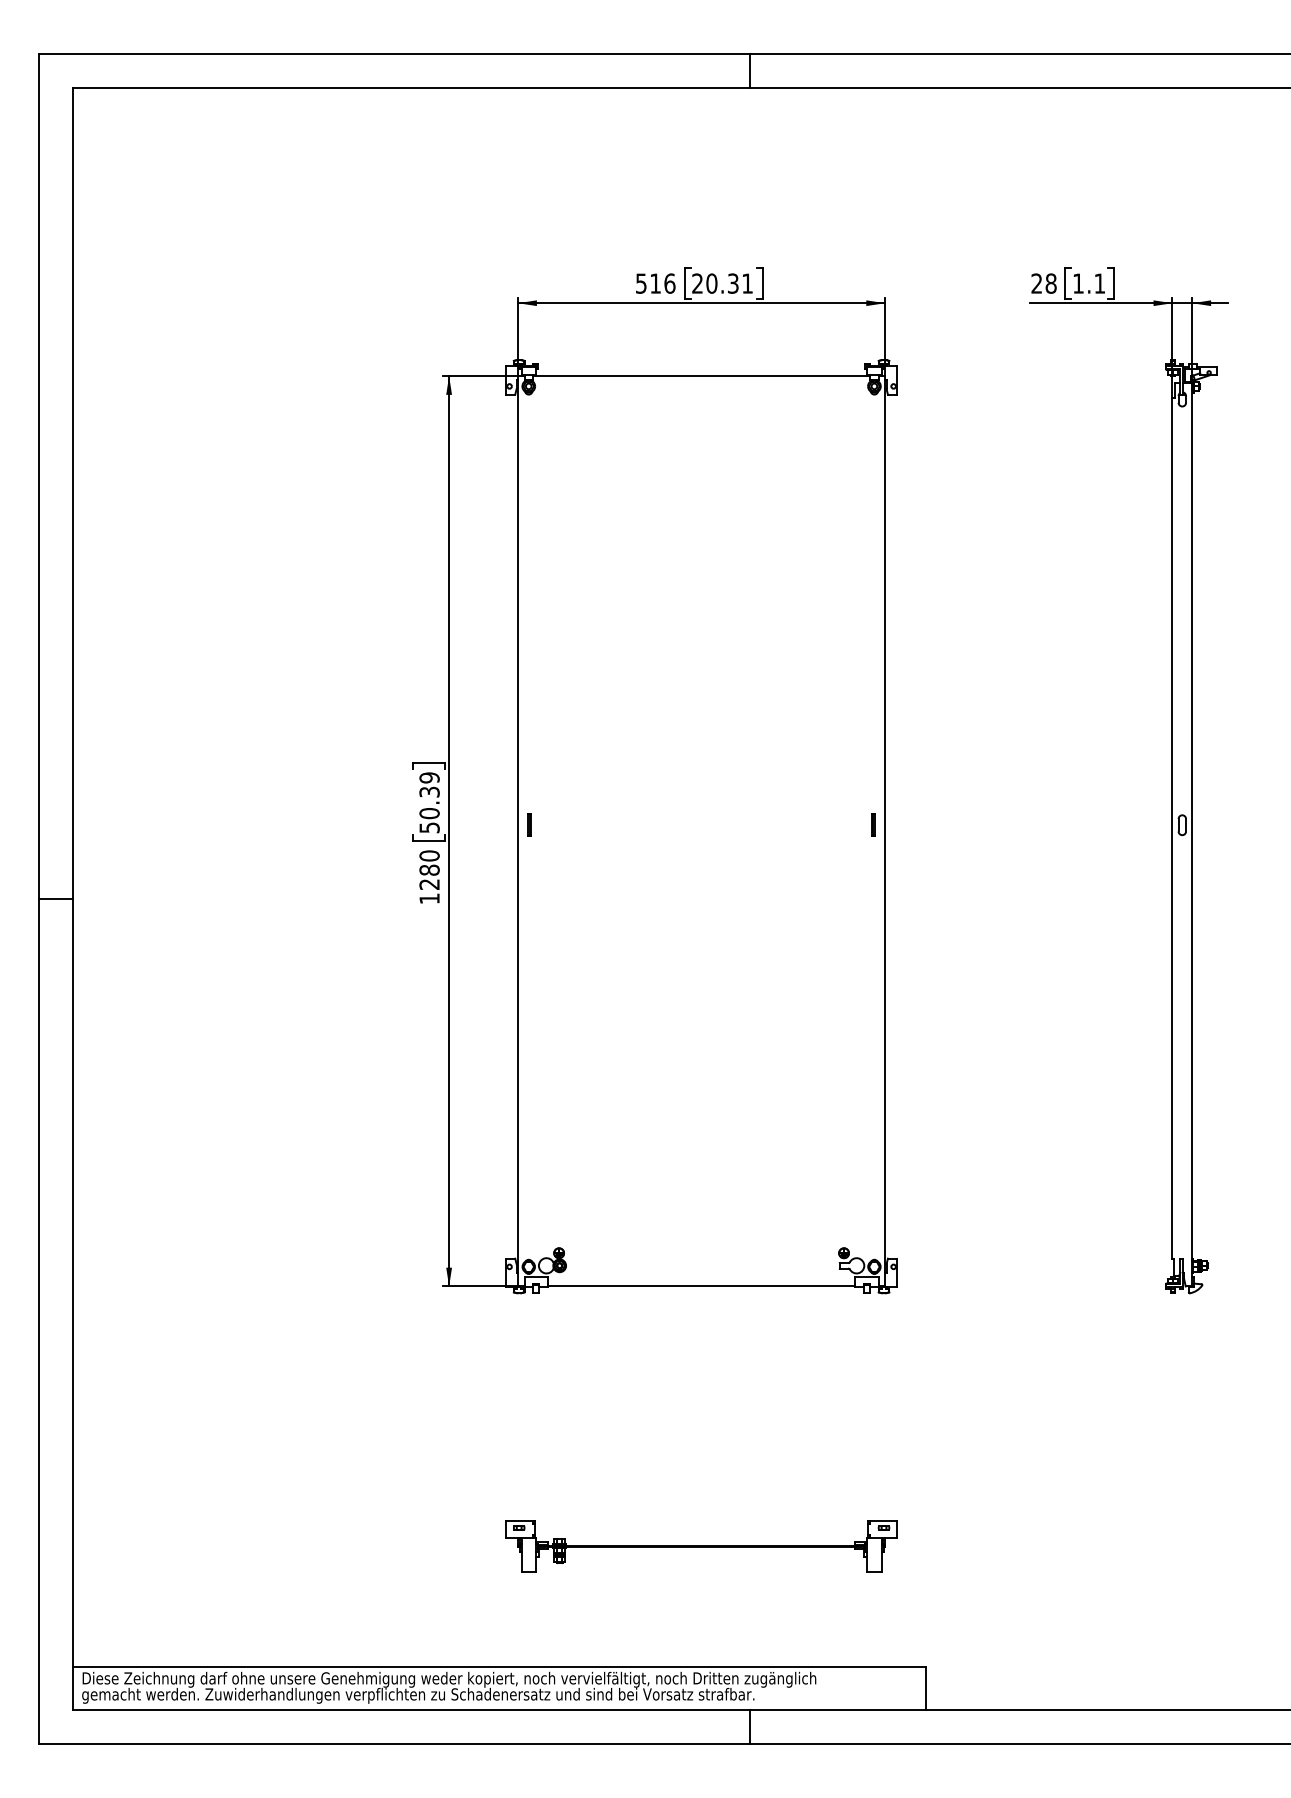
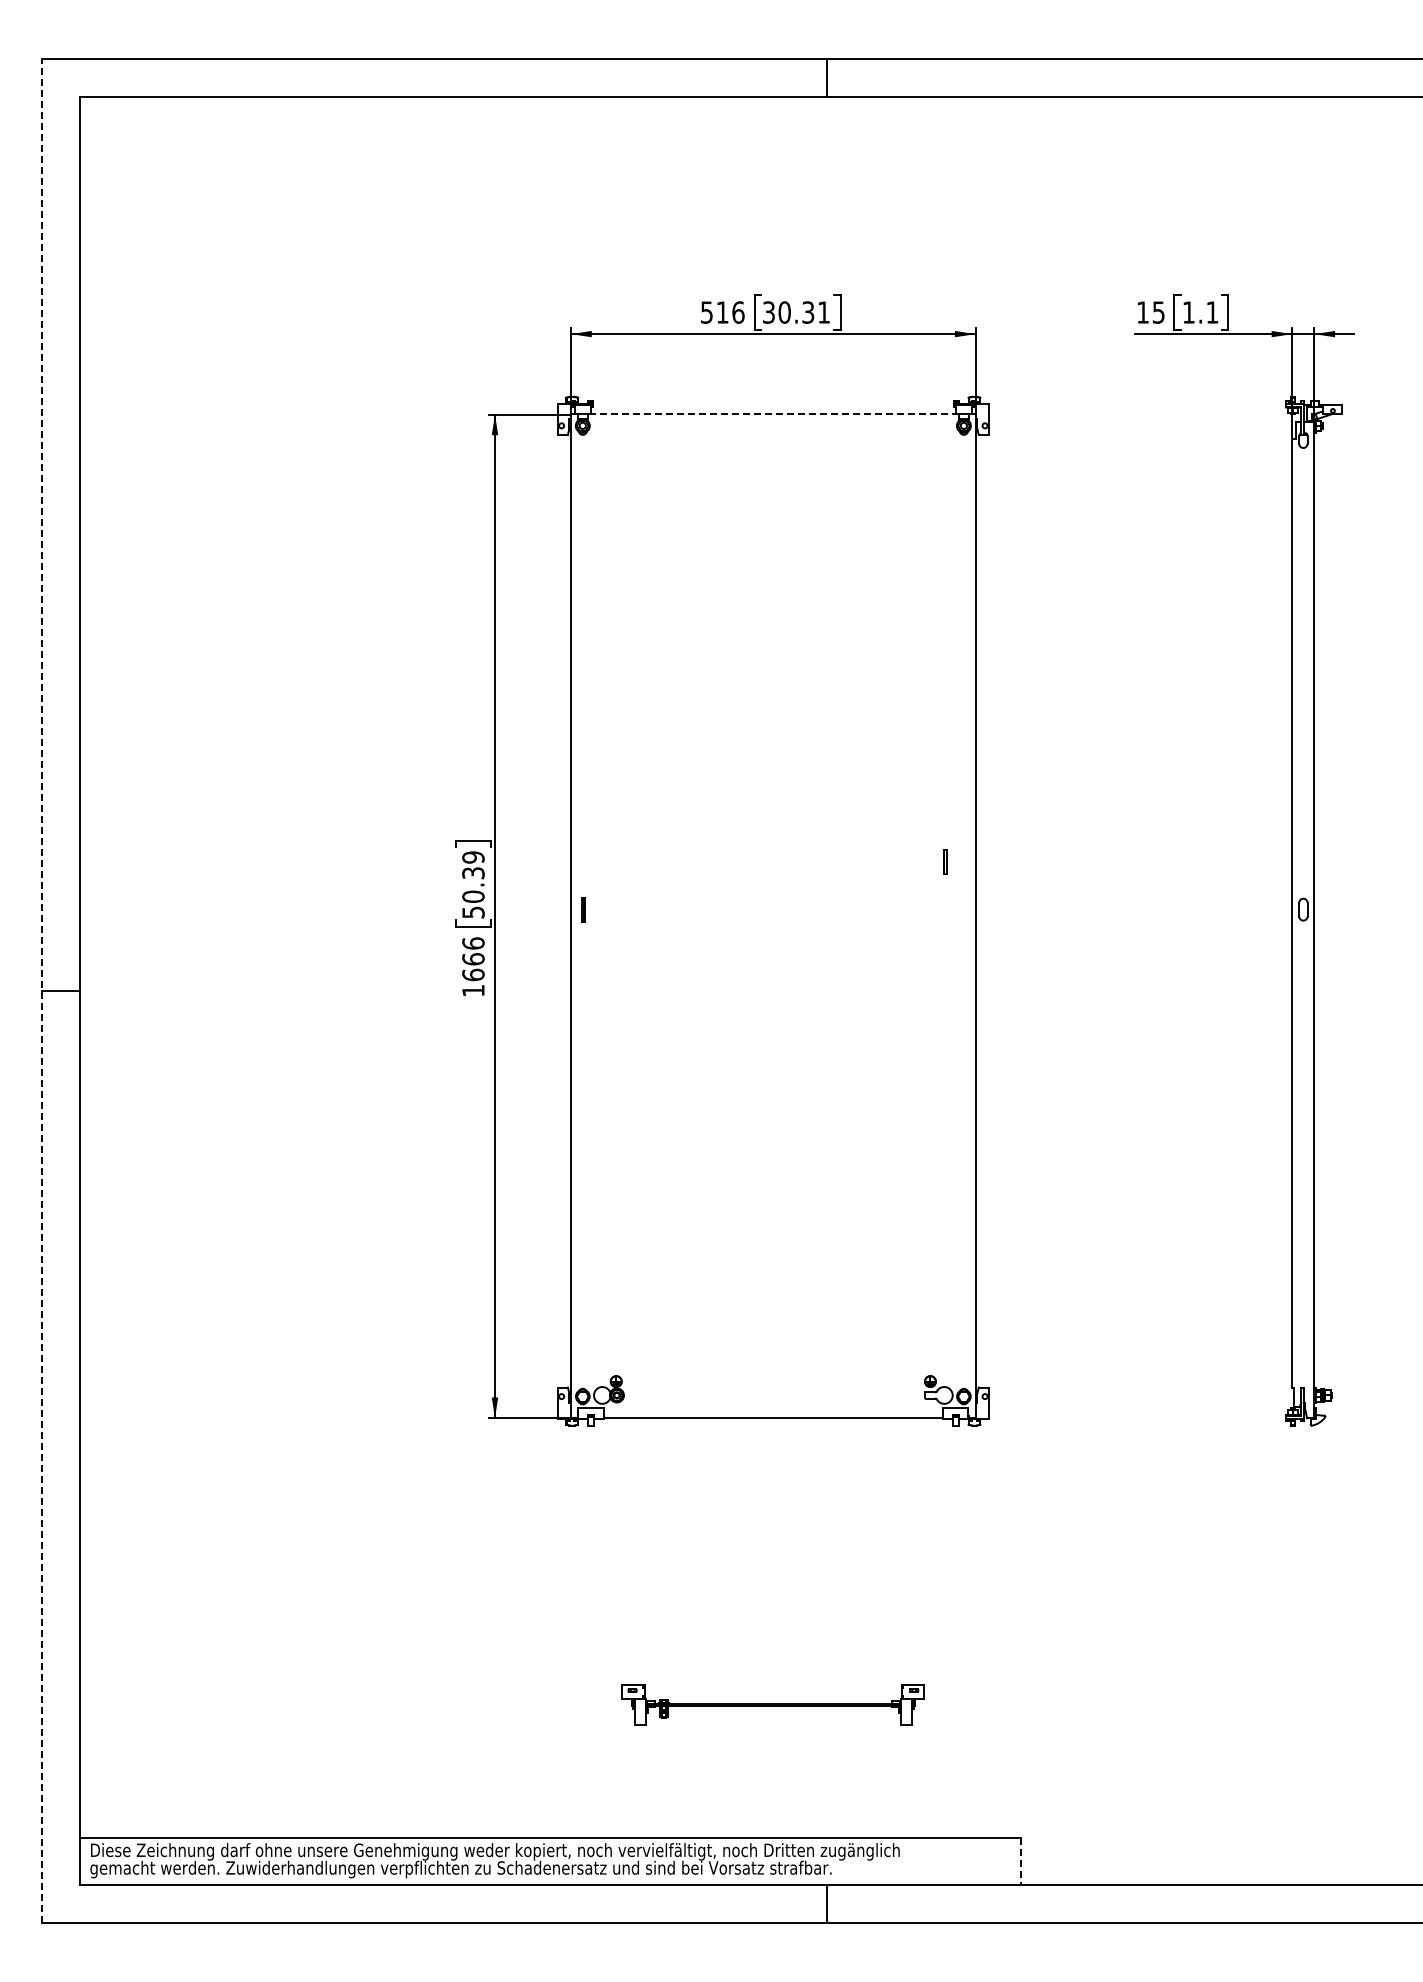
text: (697, 283) -> (768, 312), 20.31 -> 30.31
text: (1043, 283) -> (1150, 312), 28 -> 15
line: (701, 376) -> (773, 414), solid -> dashed
line: (873, 825) -> (944, 861), moved
text: (429, 870) -> (473, 959), 1280 -> 1666
line: (38, 899) -> (42, 991), solid -> dashed
part: (701, 1546) -> (773, 1704), size x0.7
line: (926, 1688) -> (1021, 1861), solid -> dashed

